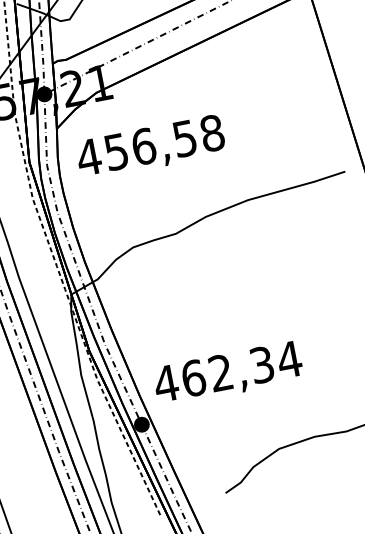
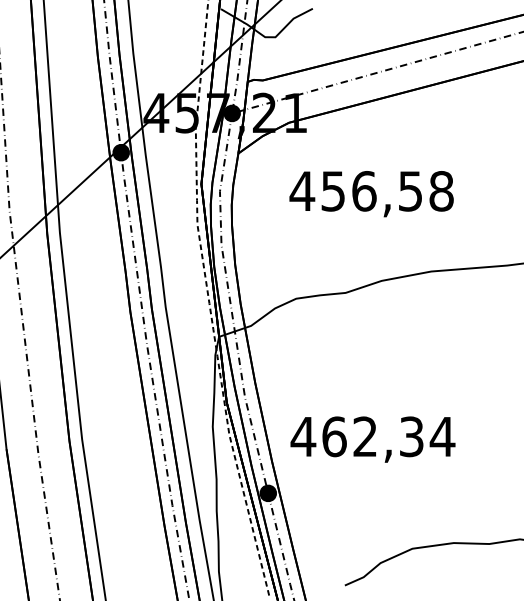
text: (150, 148) -> (371, 194), moved
text: (227, 374) -> (372, 439), moved

